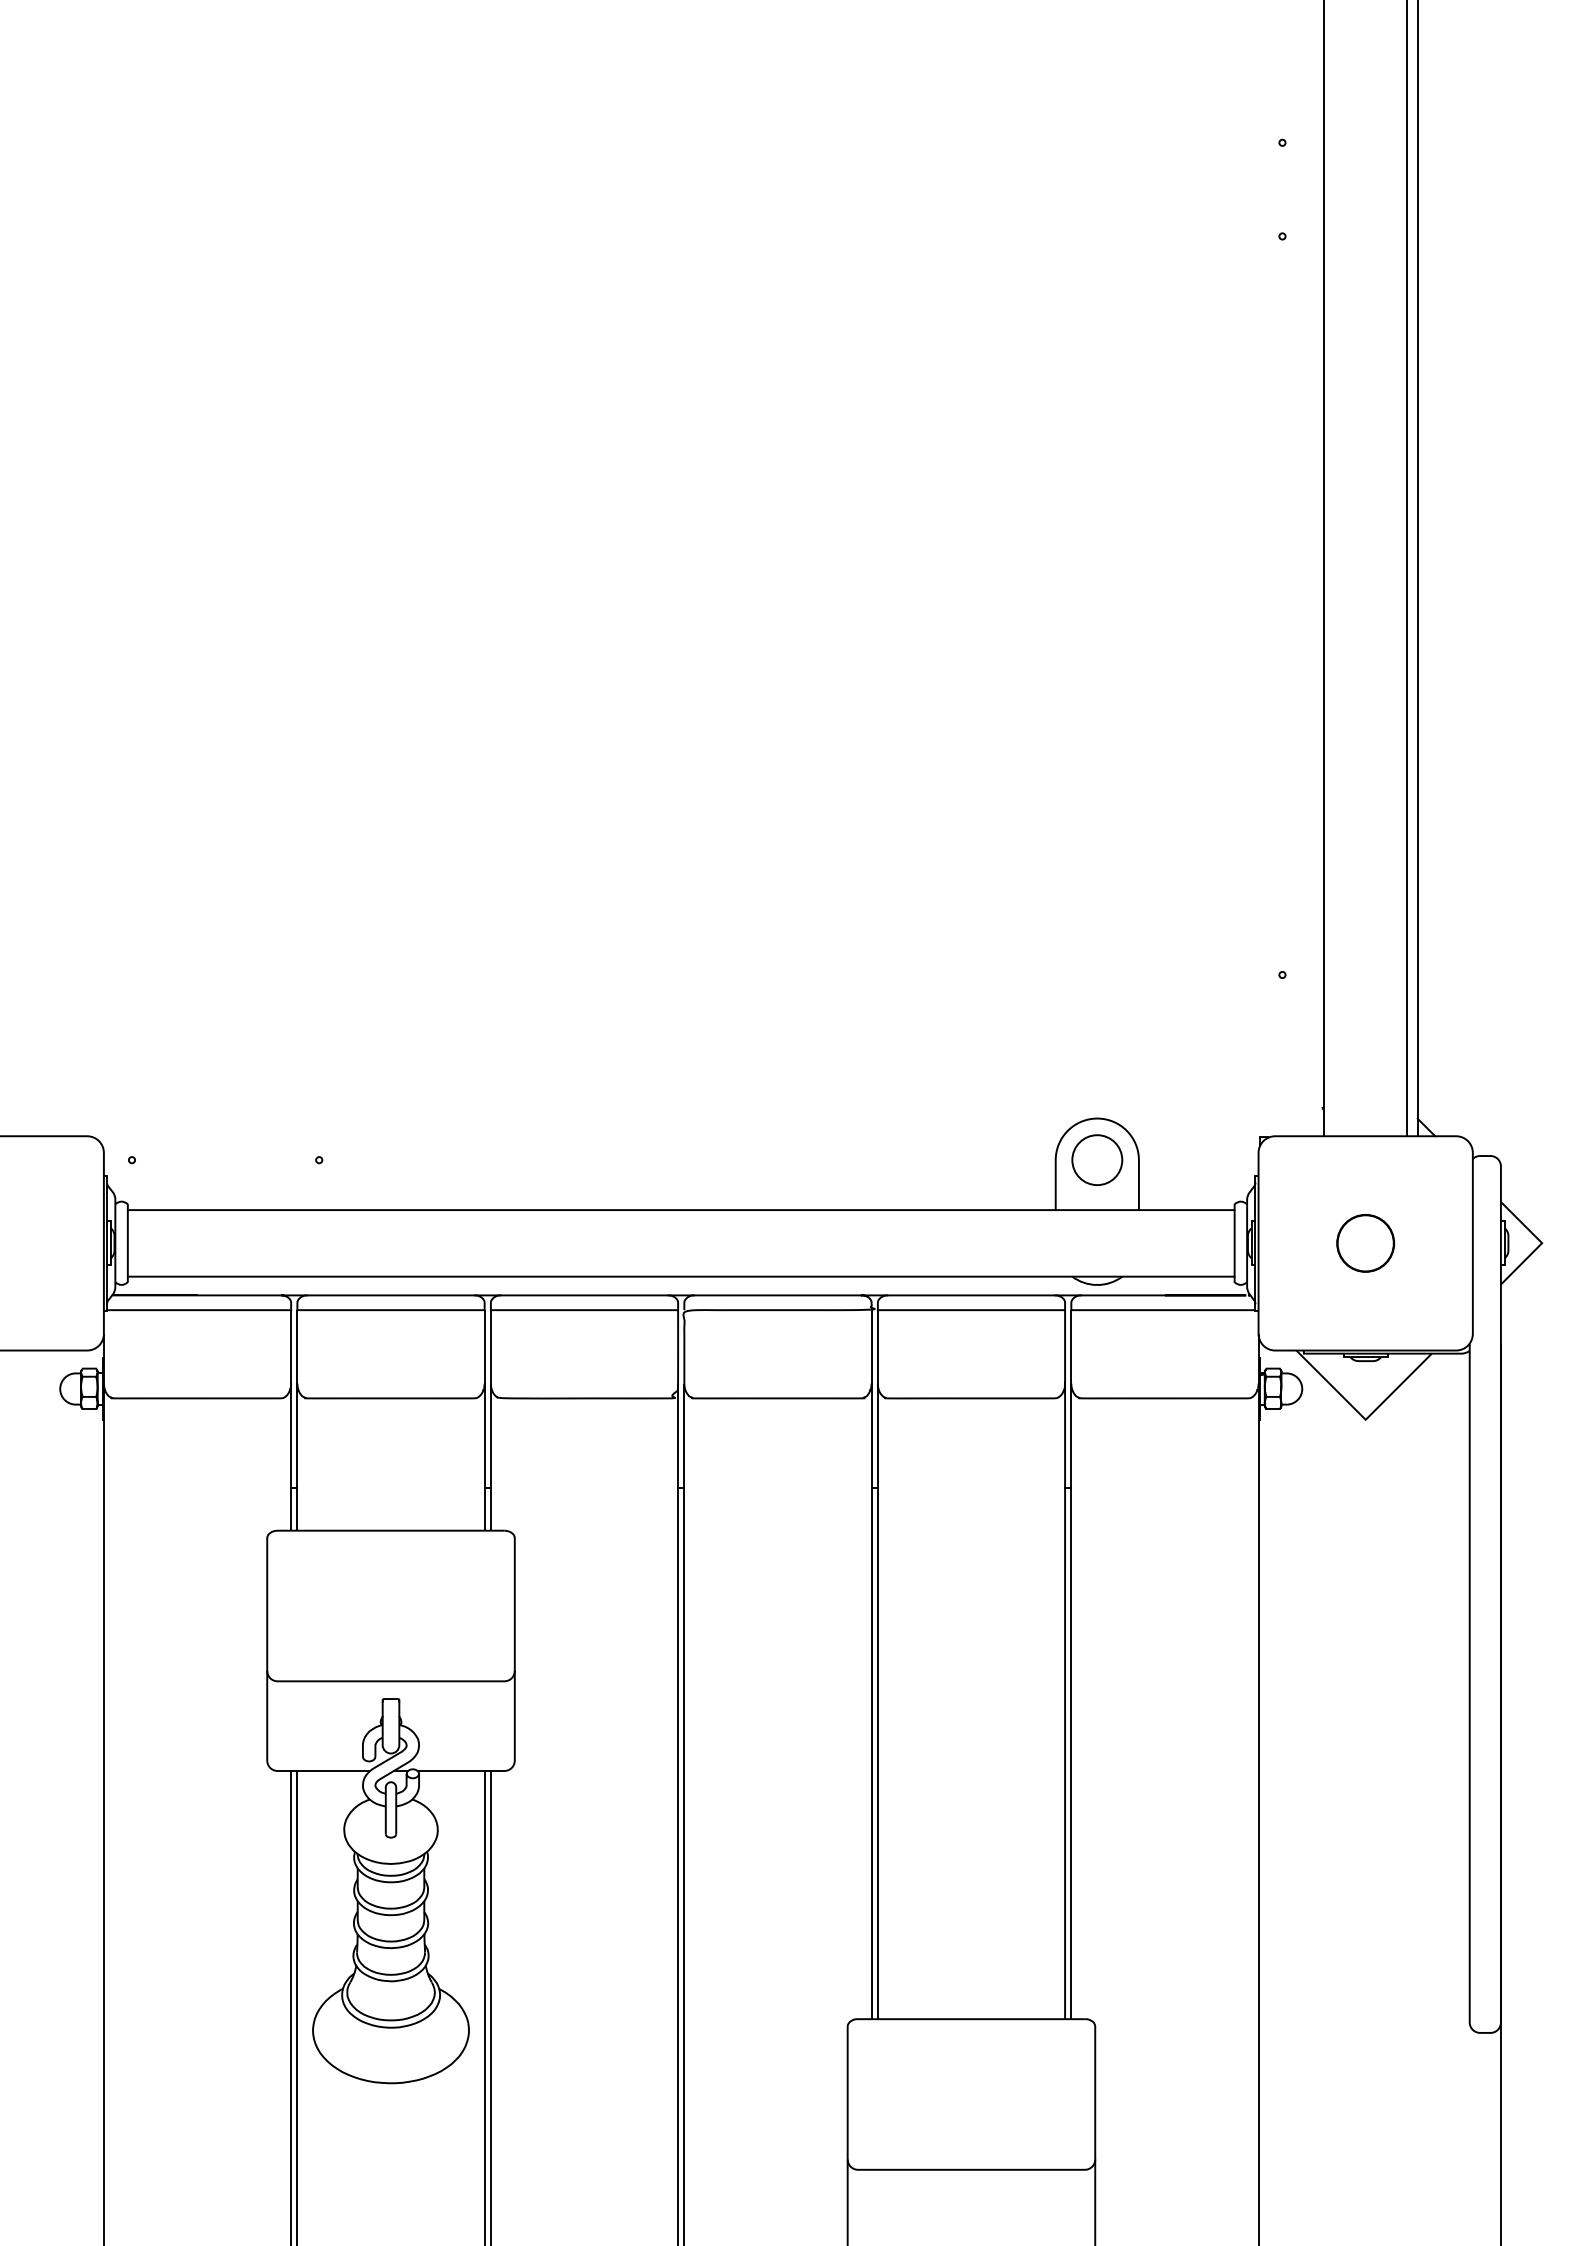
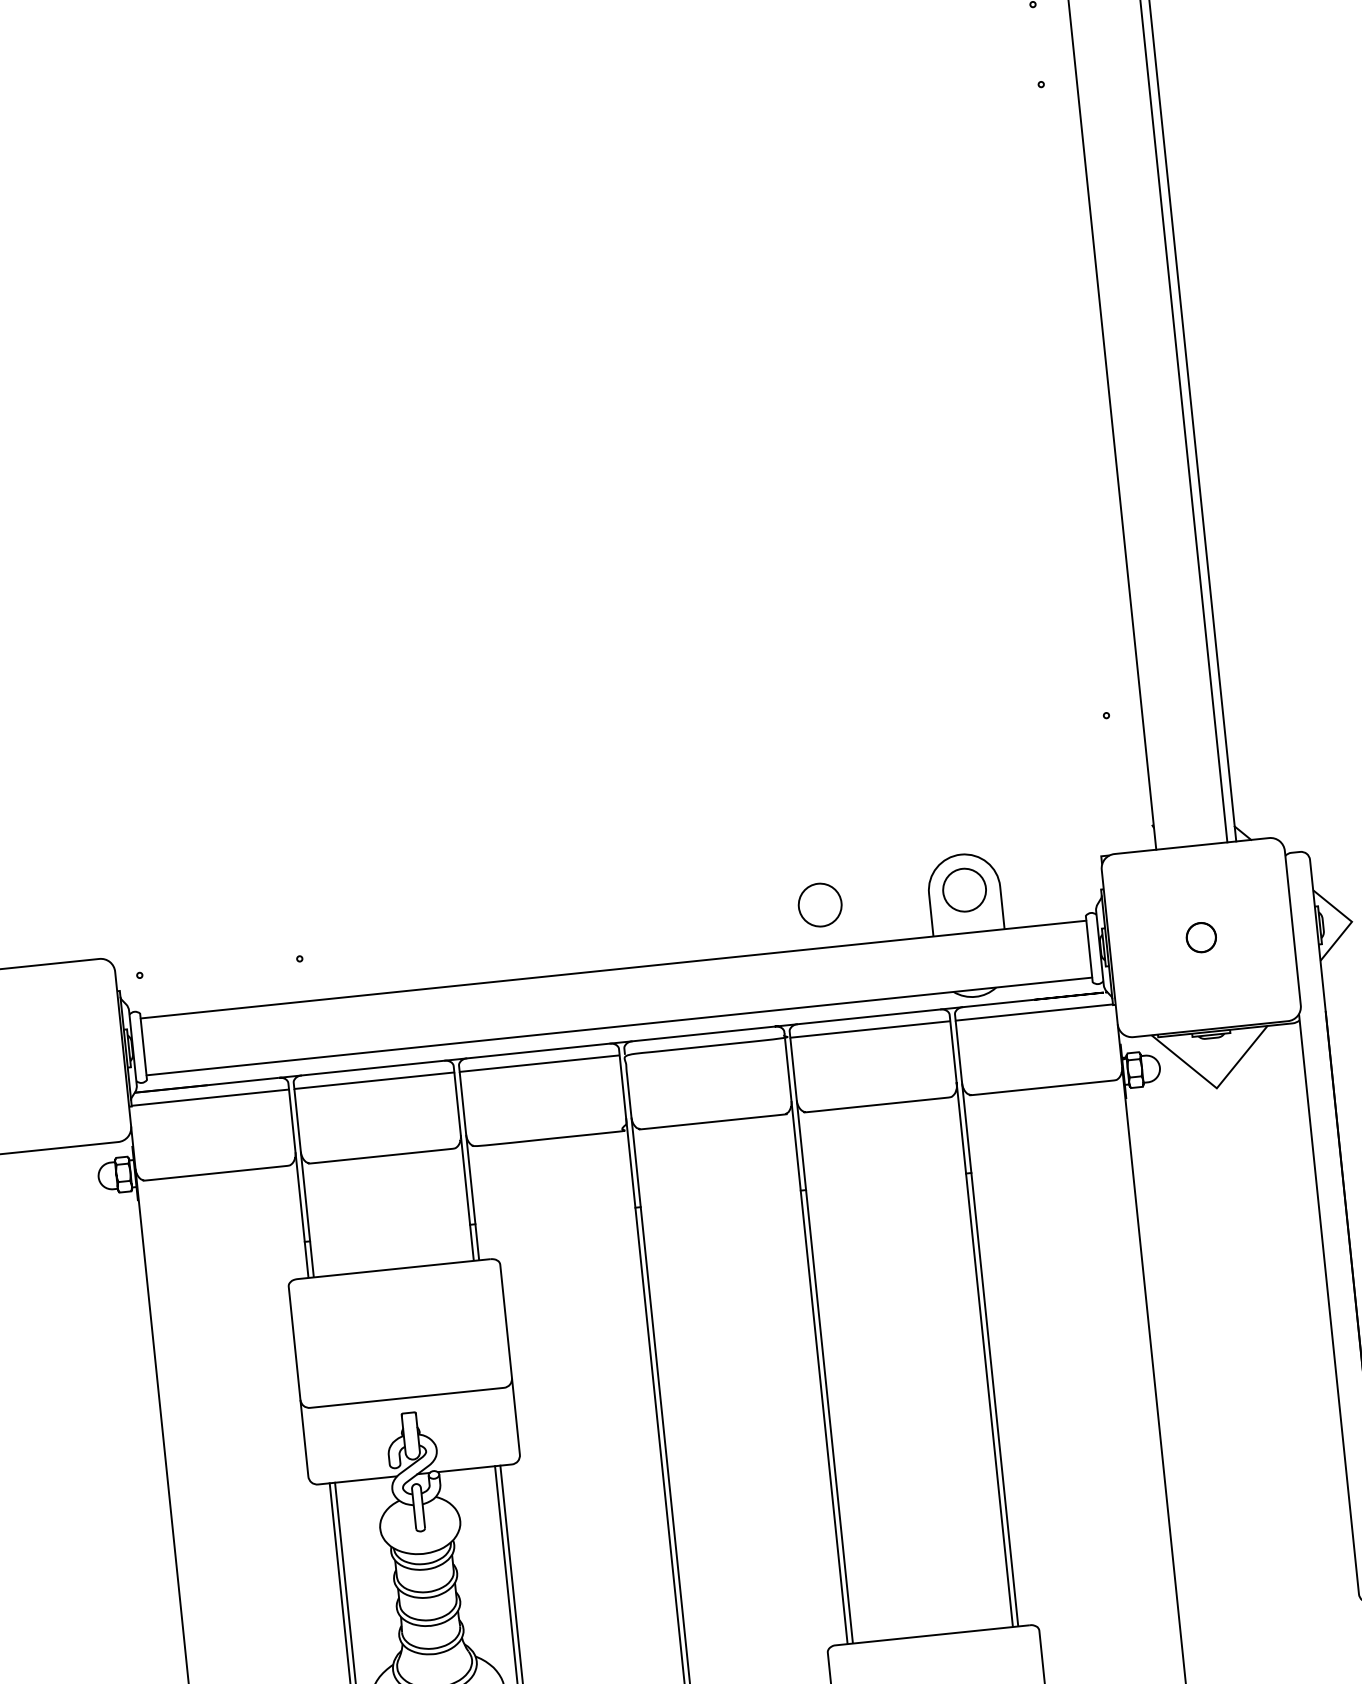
circle: (928, 1159) -> (820, 904), added
circle: (1365, 1243) -> (1201, 937), size x0.6

